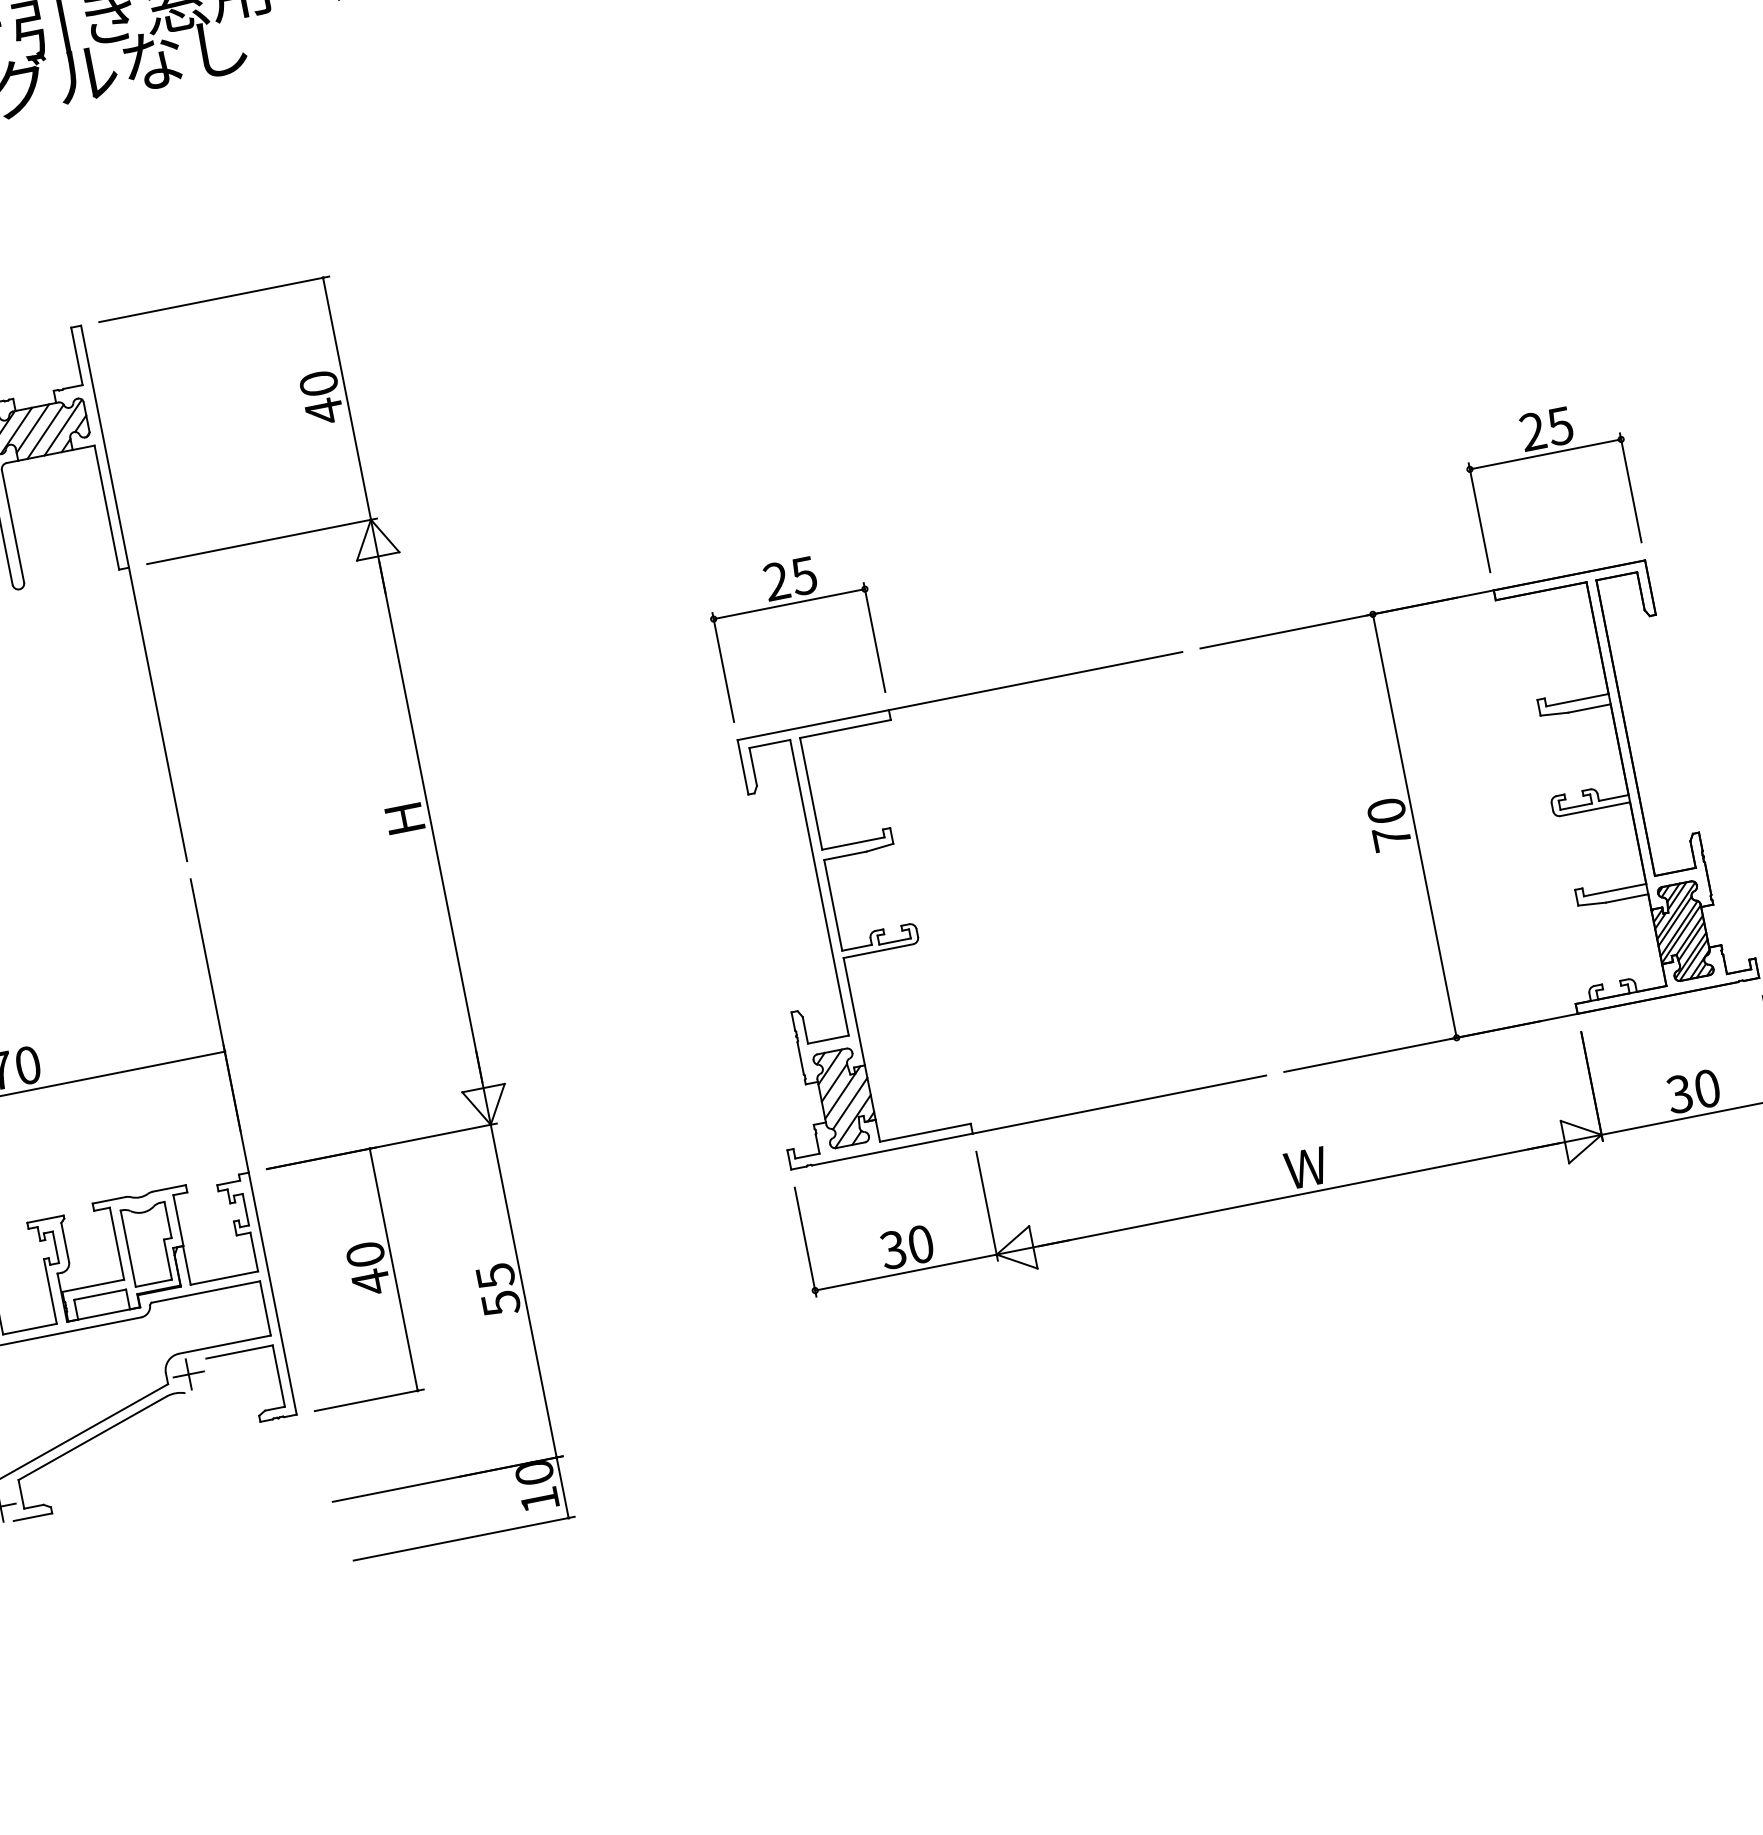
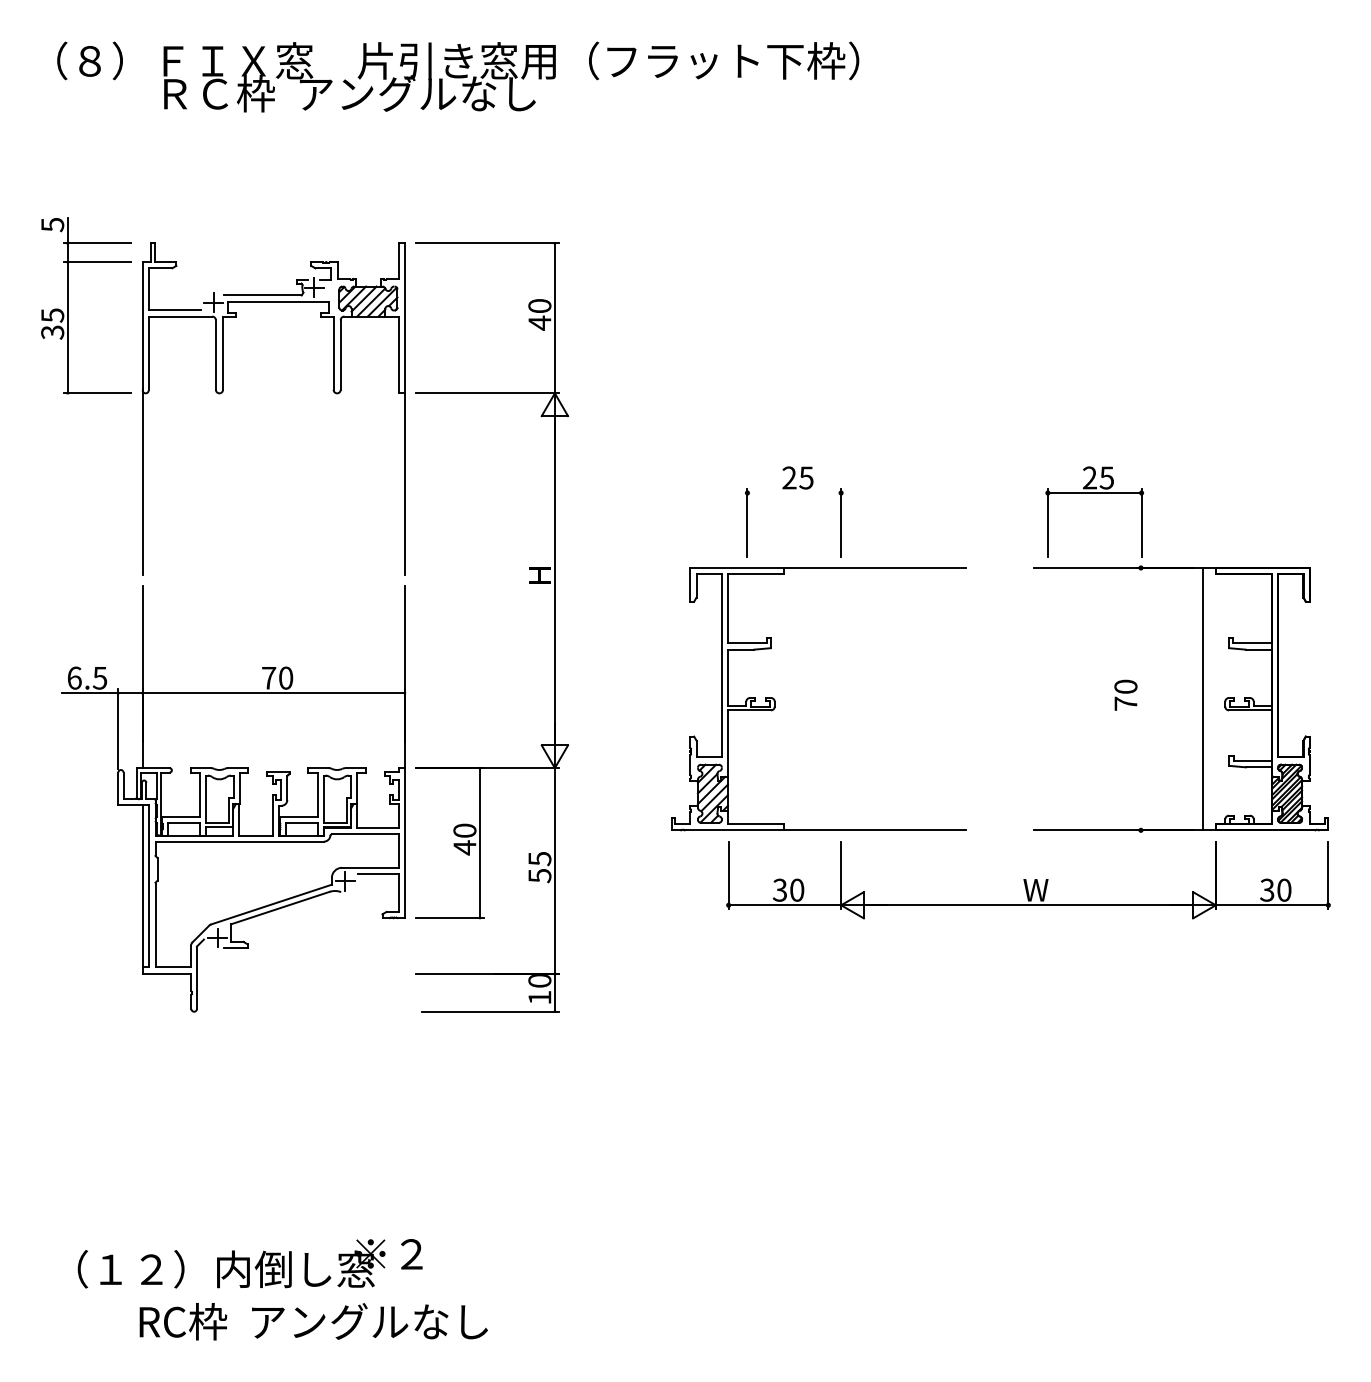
part: (1545, 455) -> (1094, 493), moved
line: (789, 604) -> (794, 493), removed
line: (1413, 825) -> (1202, 698), moved
part: (916, 925) -> (775, 699), moved

